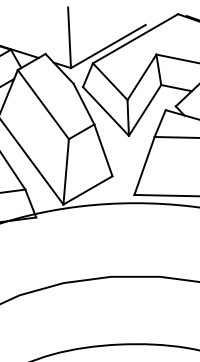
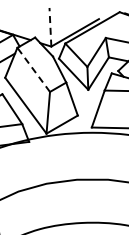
line: (69, 36) -> (50, 26), solid -> dashed
line: (43, 103) -> (33, 69), solid -> dashed

